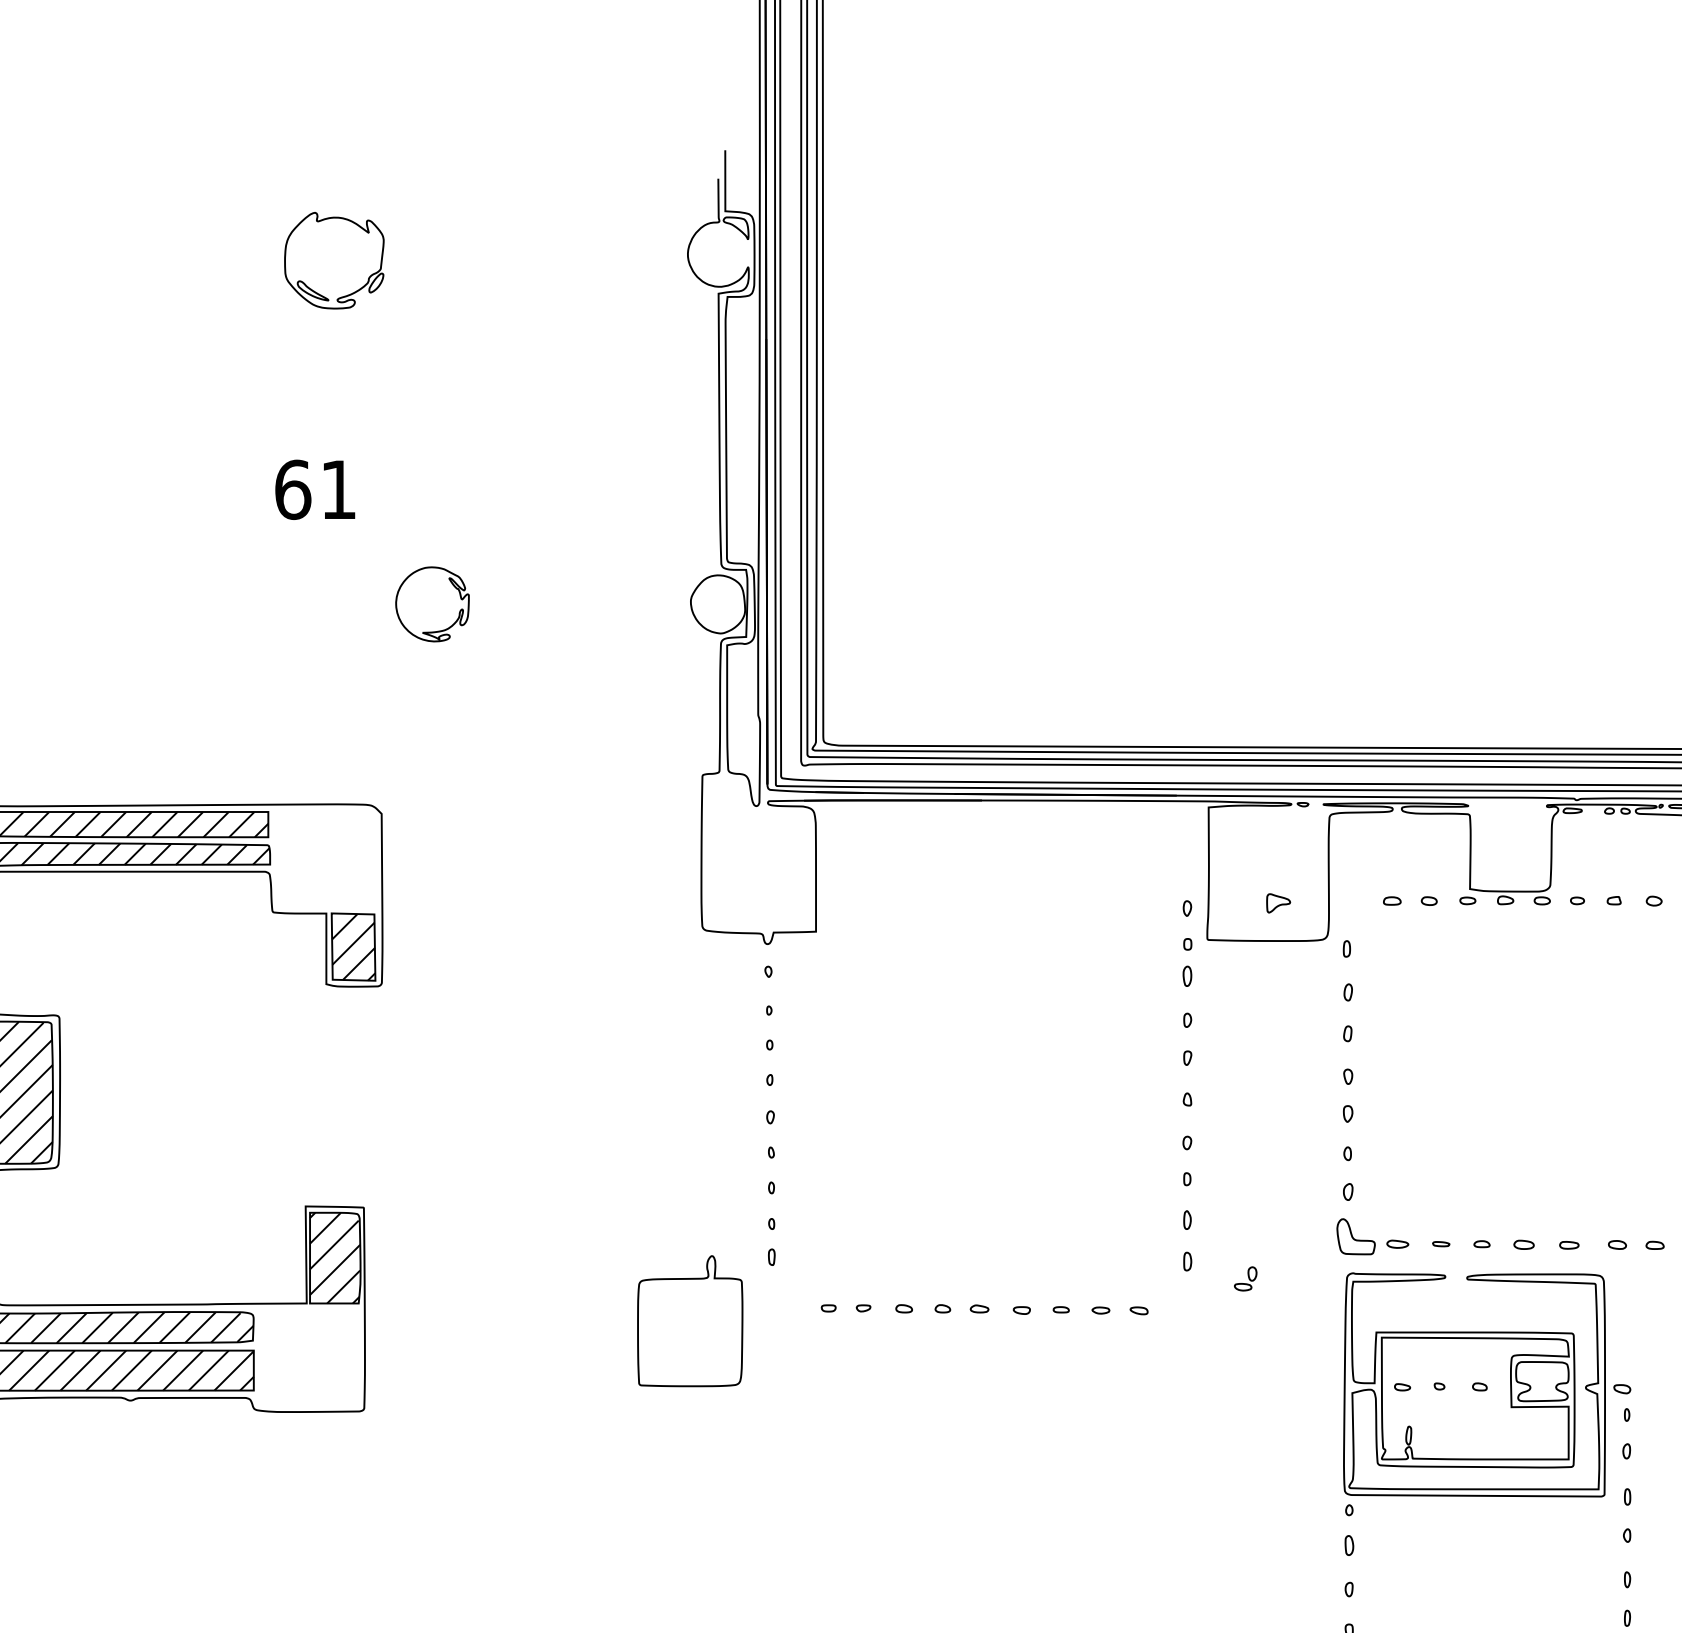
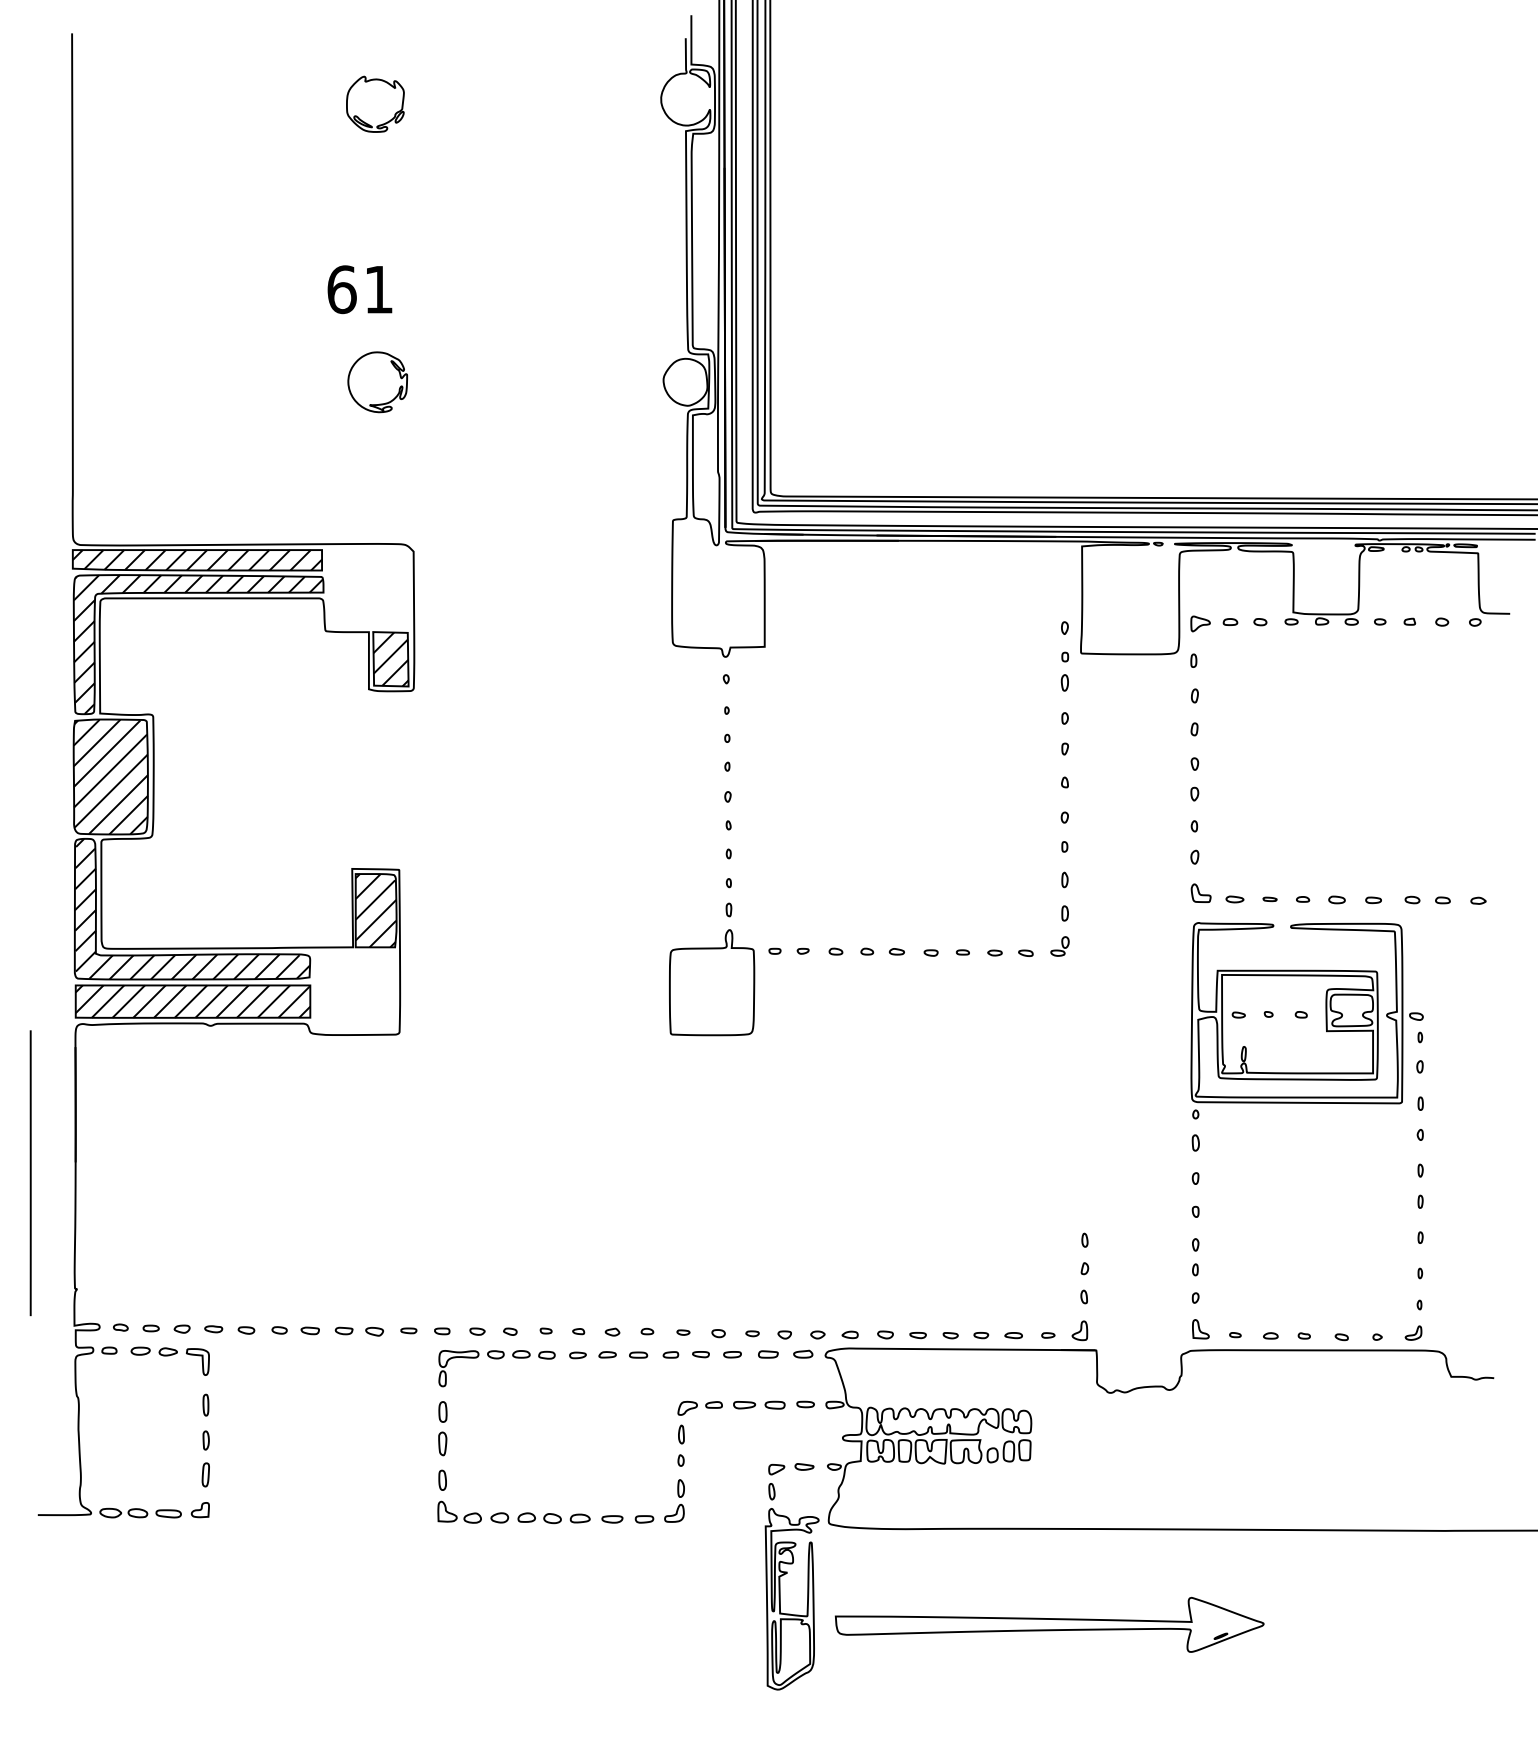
part: (334, 259) -> (375, 103), size x0.71
part: (432, 604) -> (377, 382), moved
part: (1278, 902) -> (1200, 623), moved
part: (1355, 1235) -> (1200, 892), size x0.62
part: (1245, 1278) -> (1059, 946), moved
part: (690, 1320) -> (712, 982), moved

